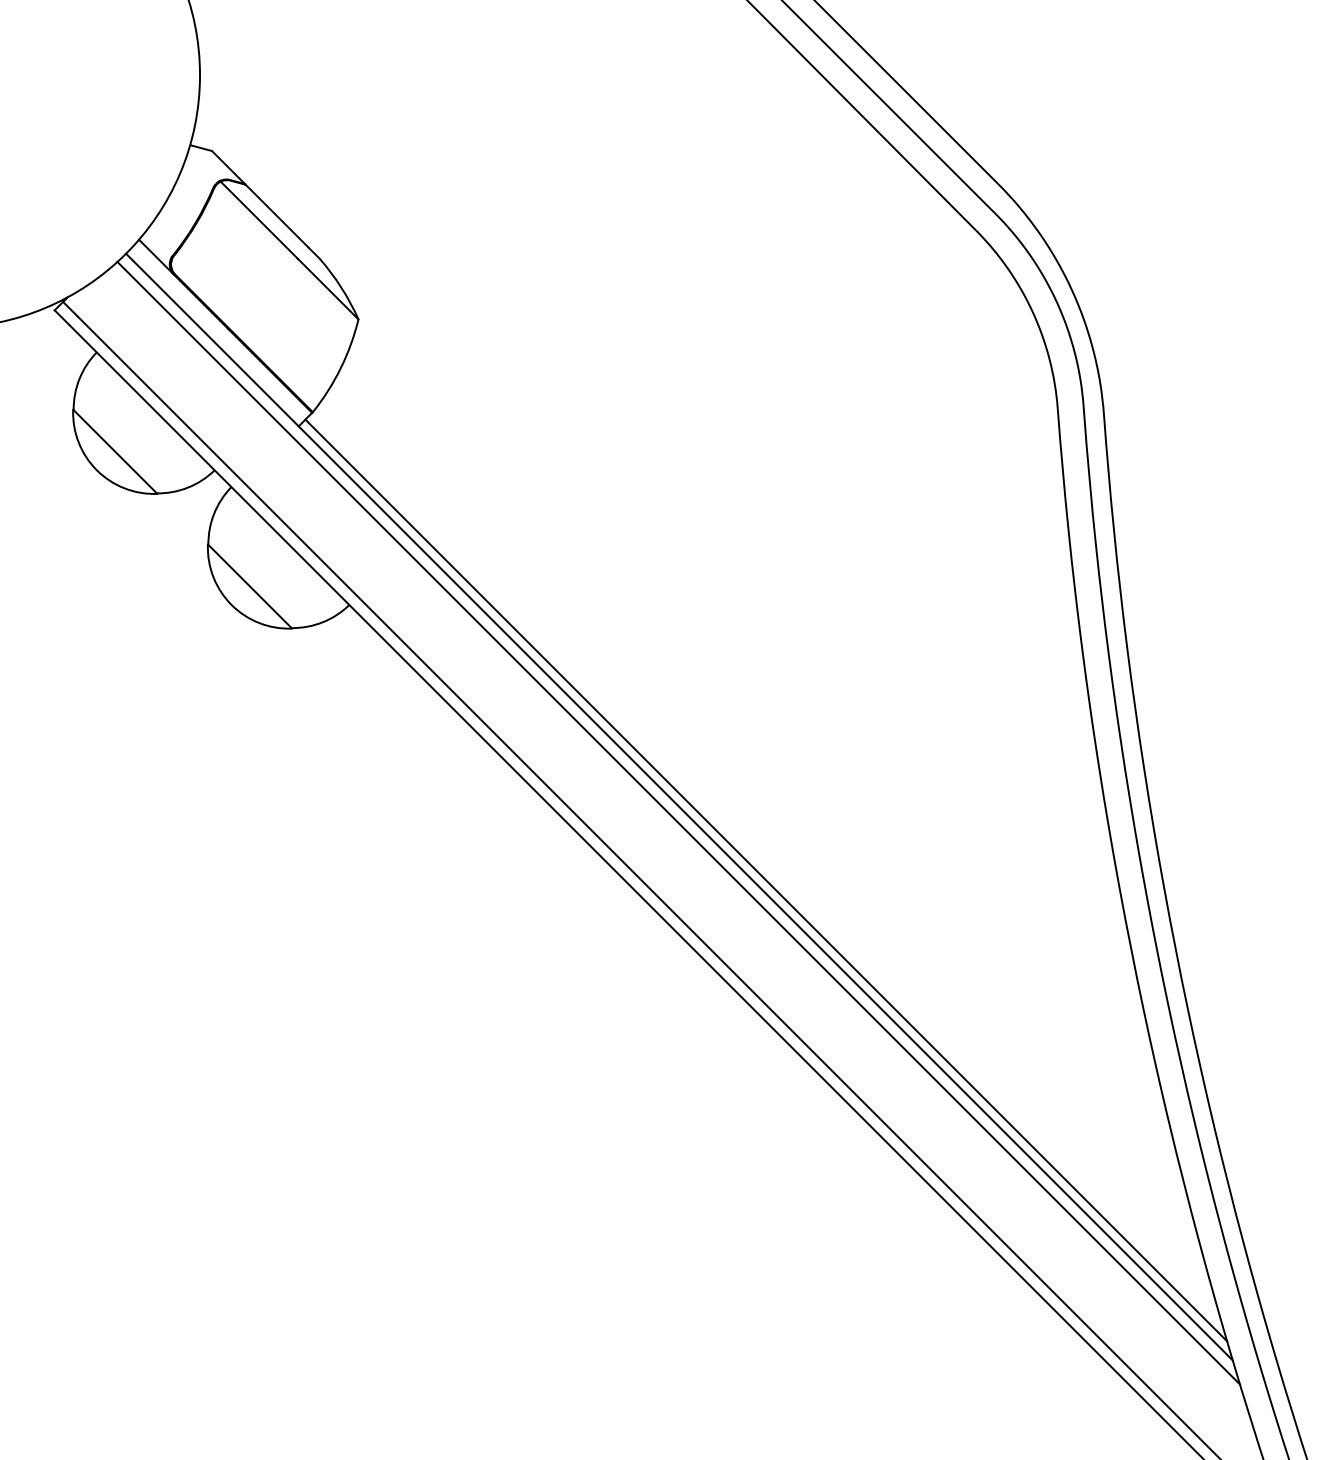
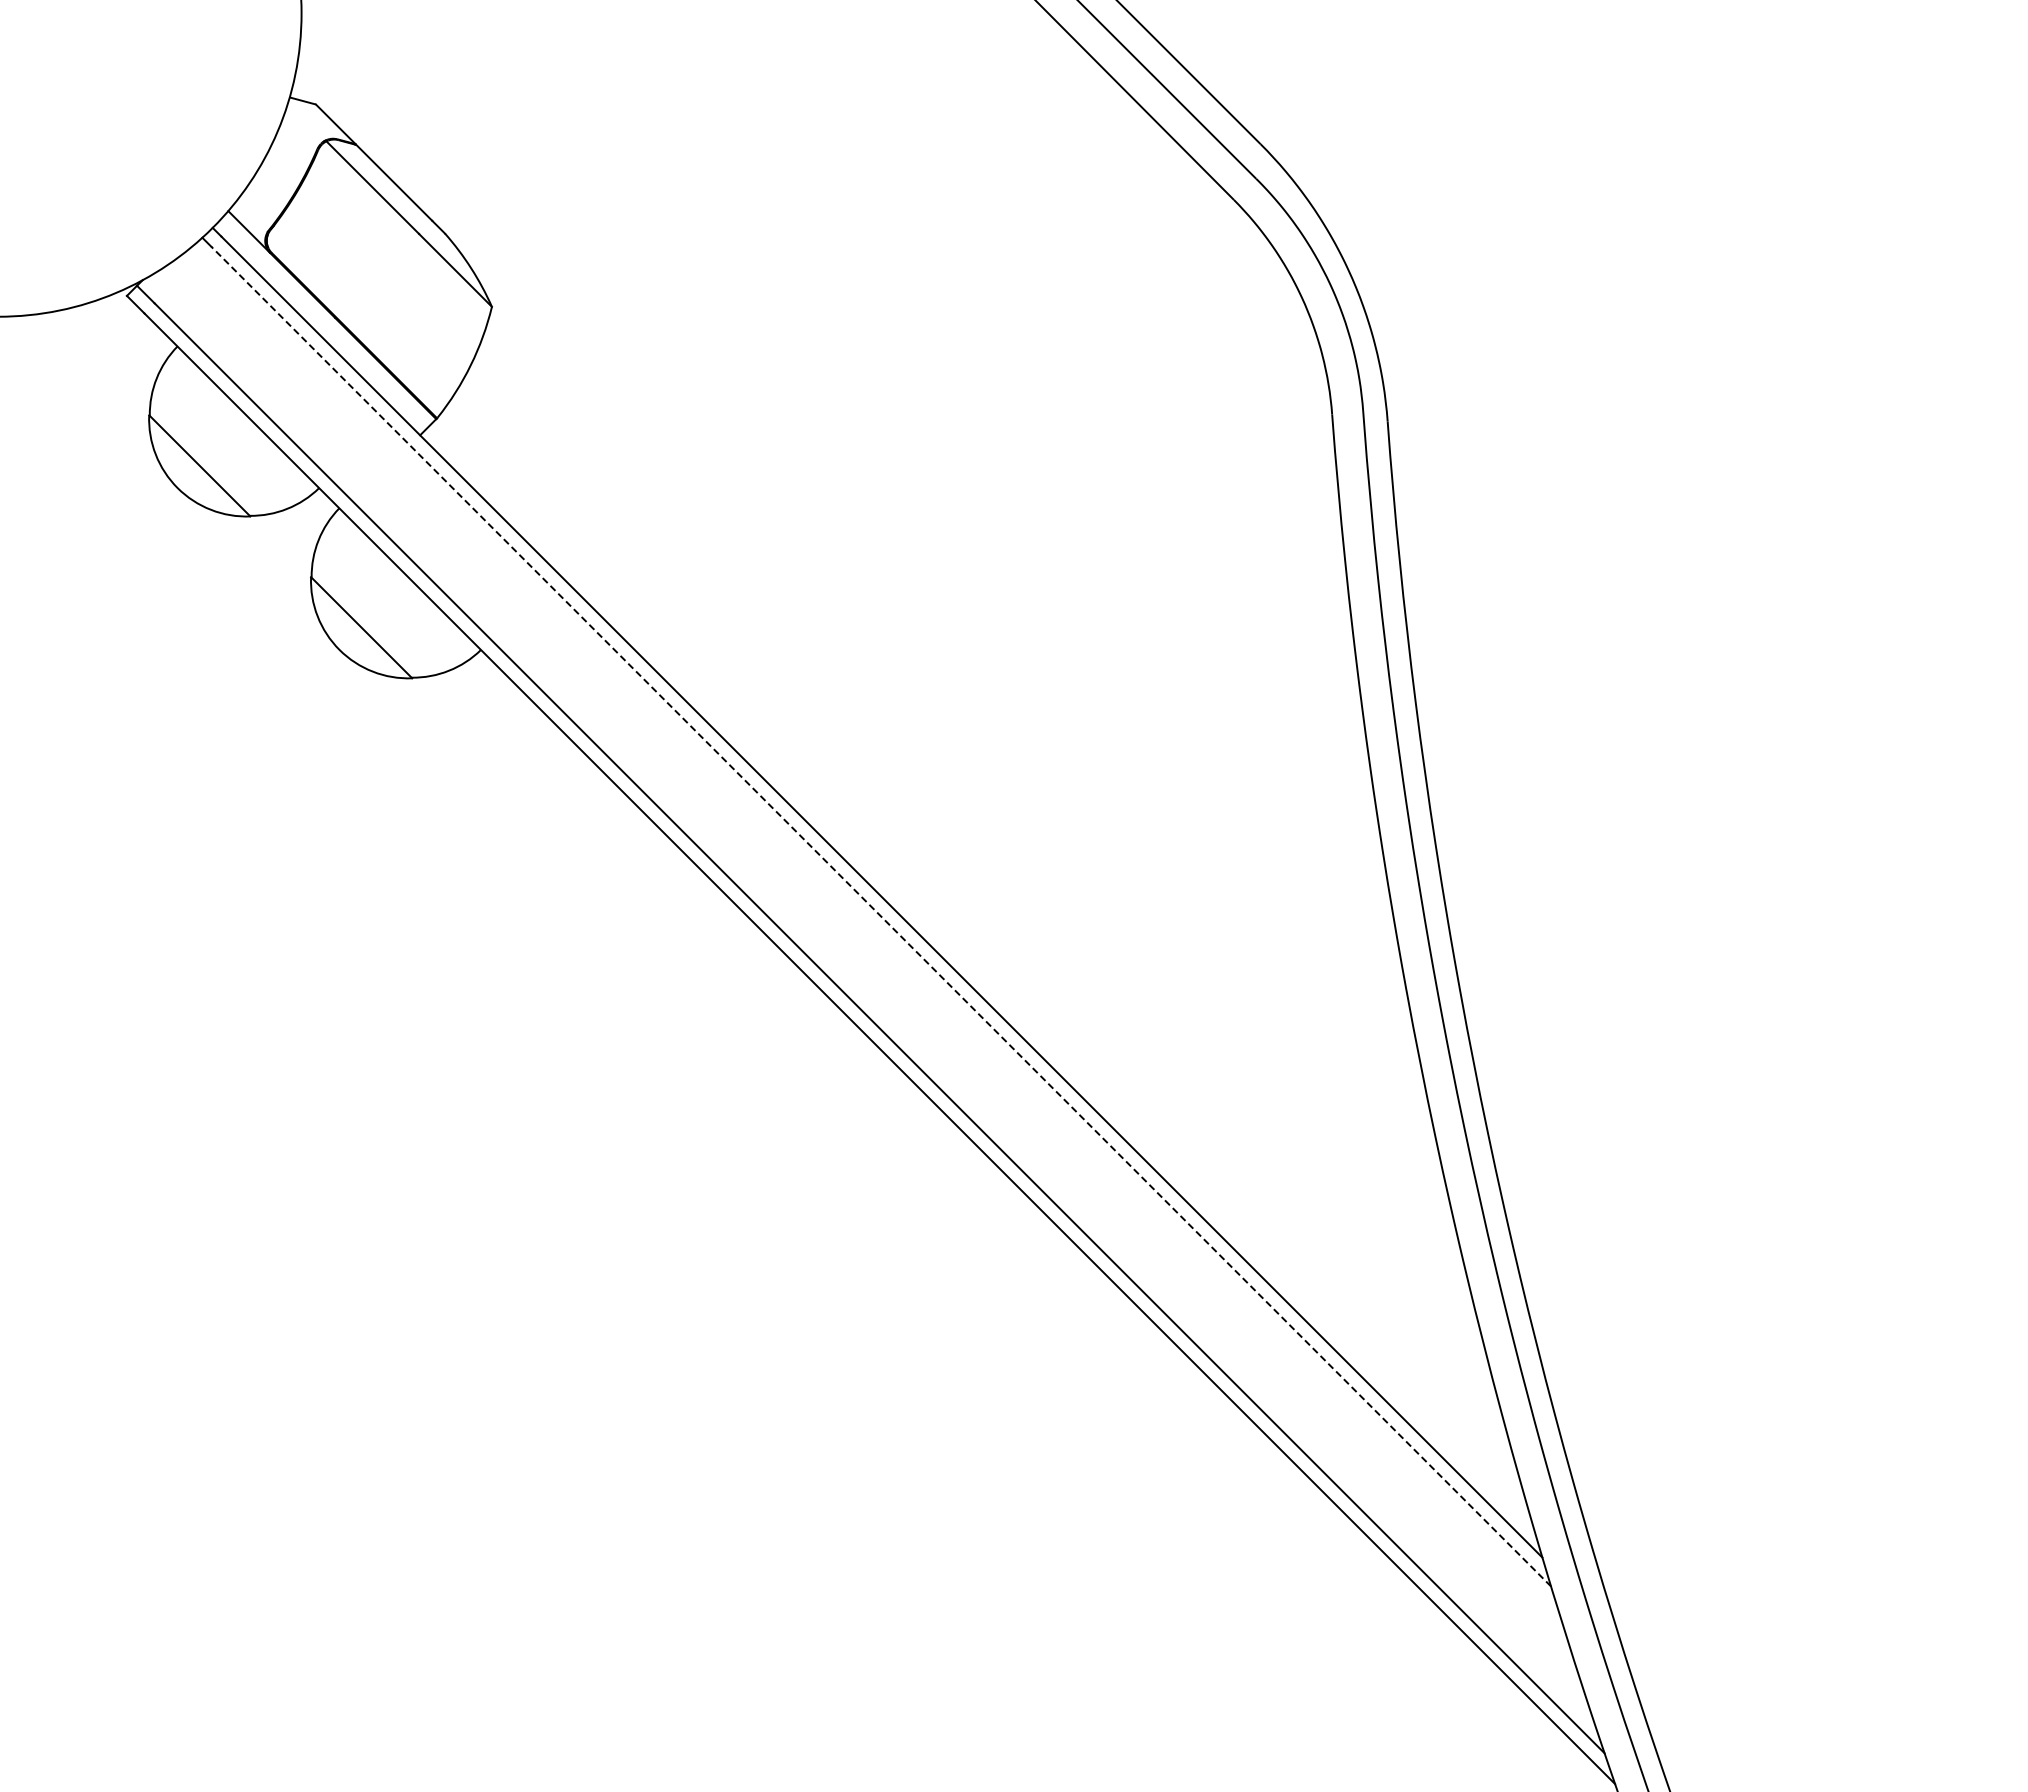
line: (681, 826) -> (880, 916), solid -> dashed
line: (765, 880) -> (981, 980), removed

